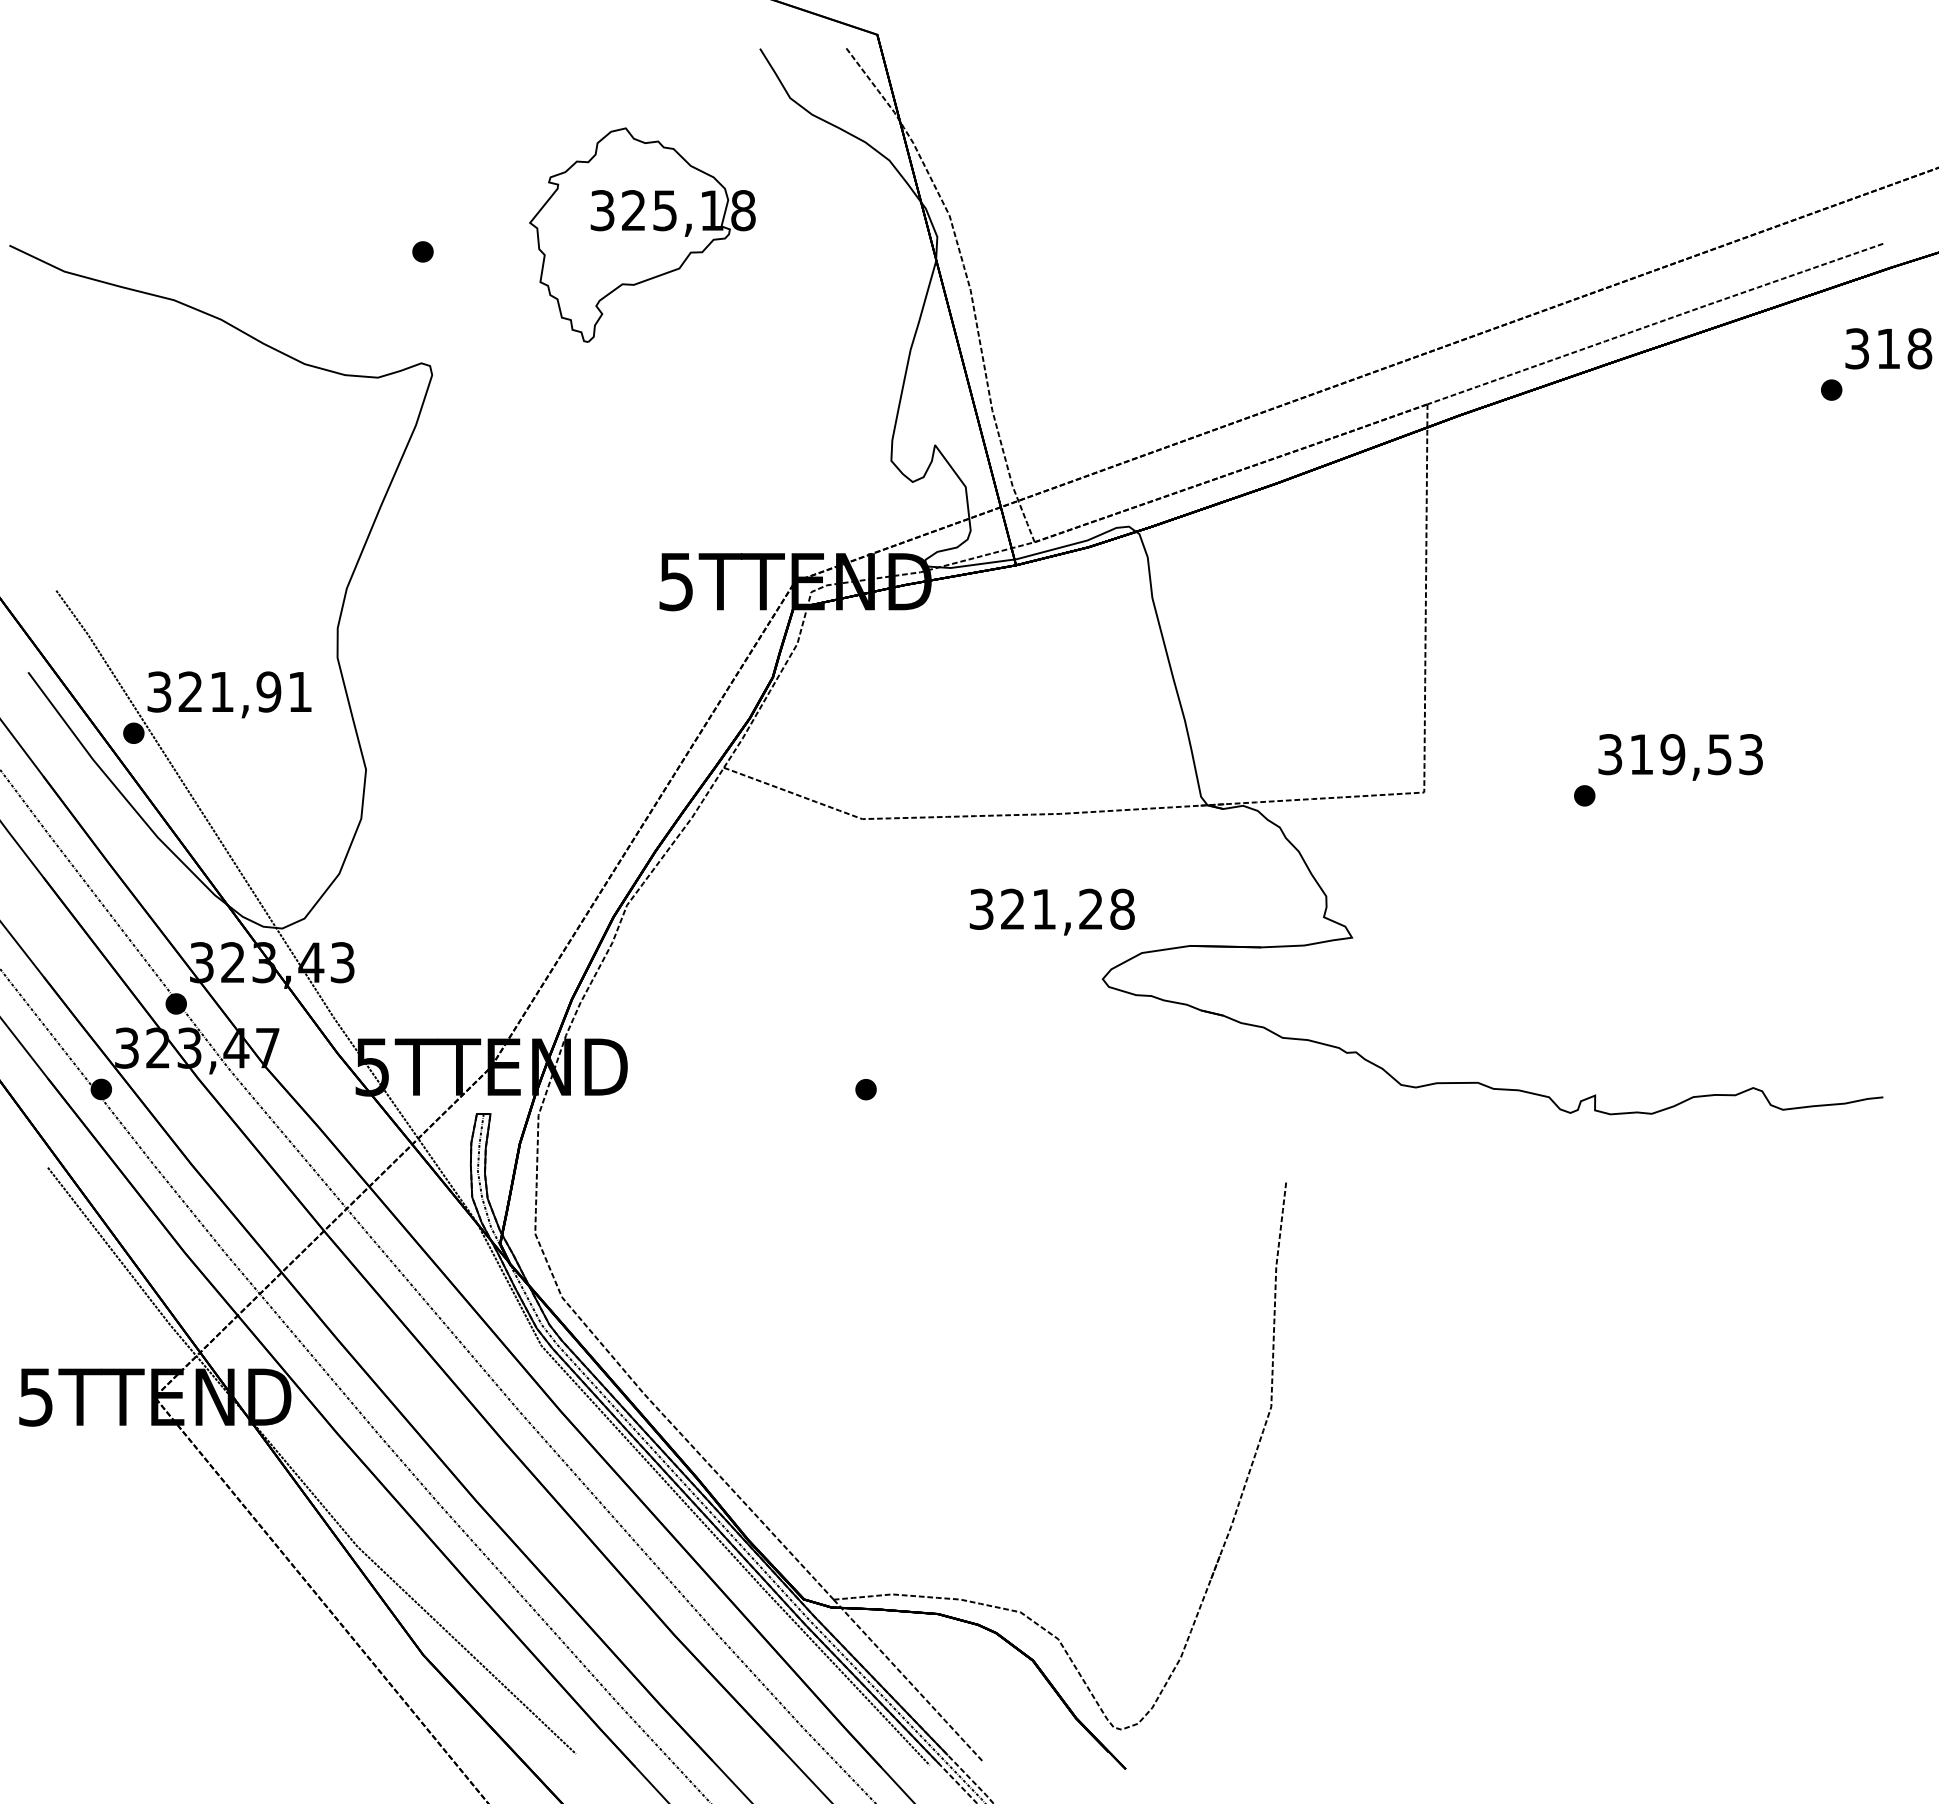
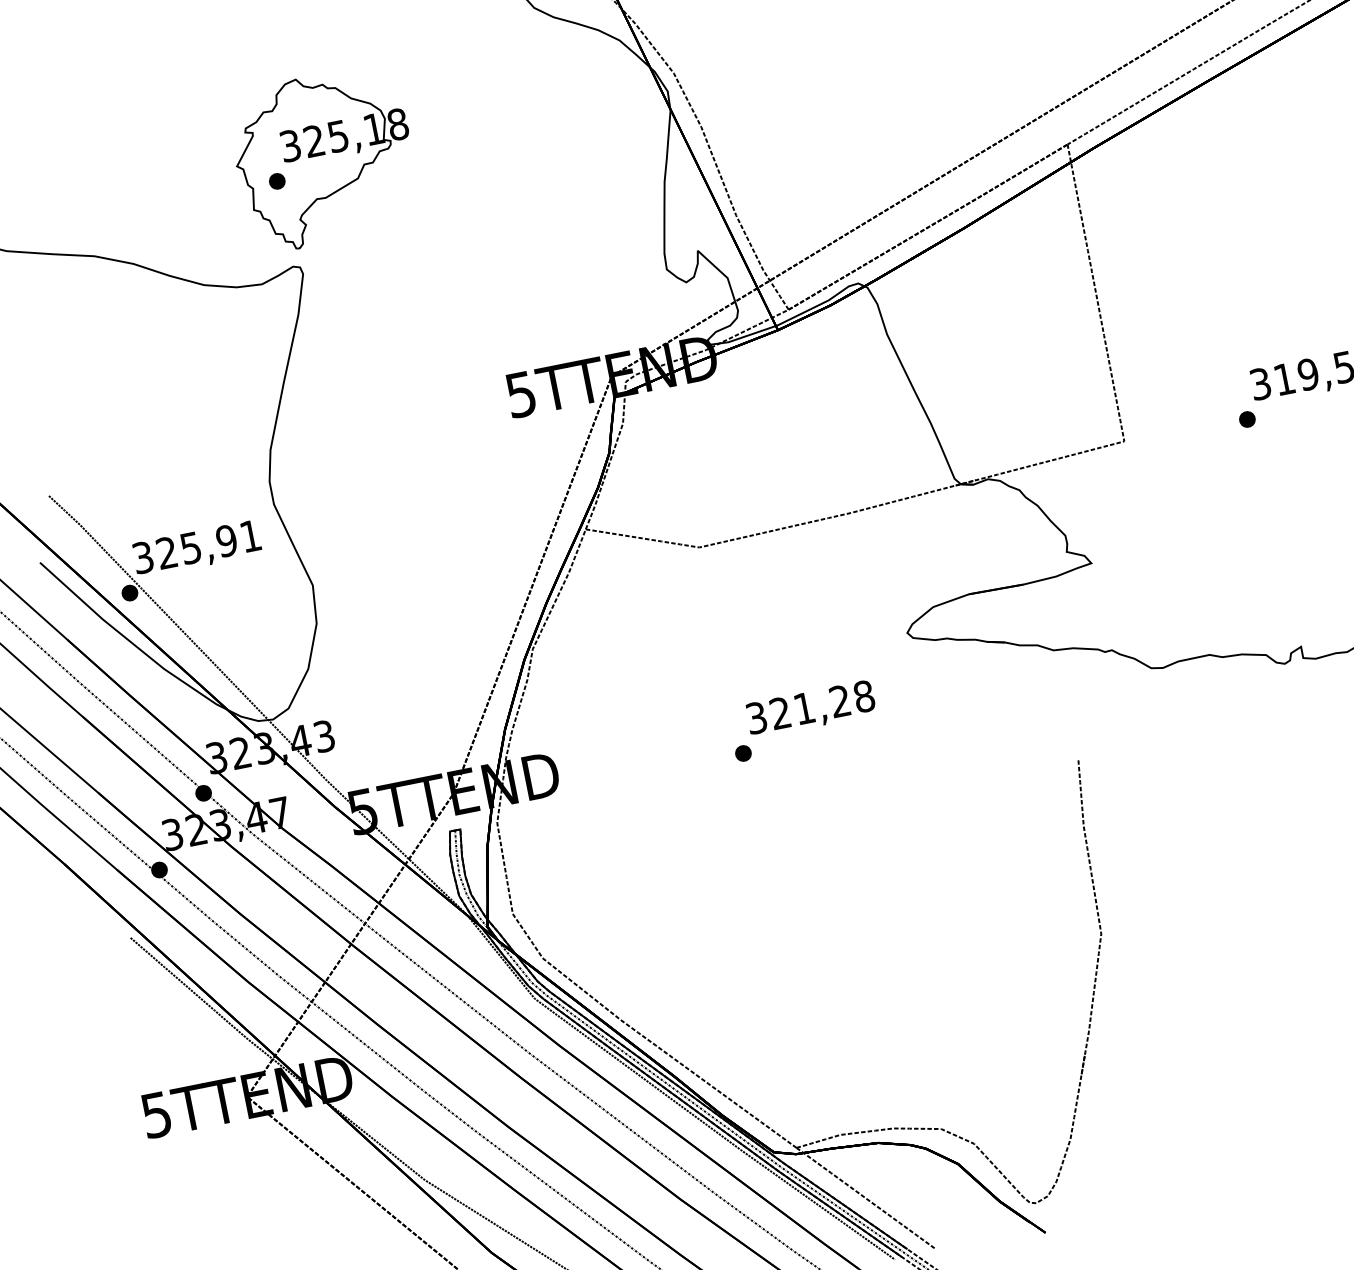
part: (642, 234) -> (324, 158), moved
text: (221, 692) -> (190, 548), 321,91 -> 325,91
text: (1051, 911) -> (810, 709), moved

